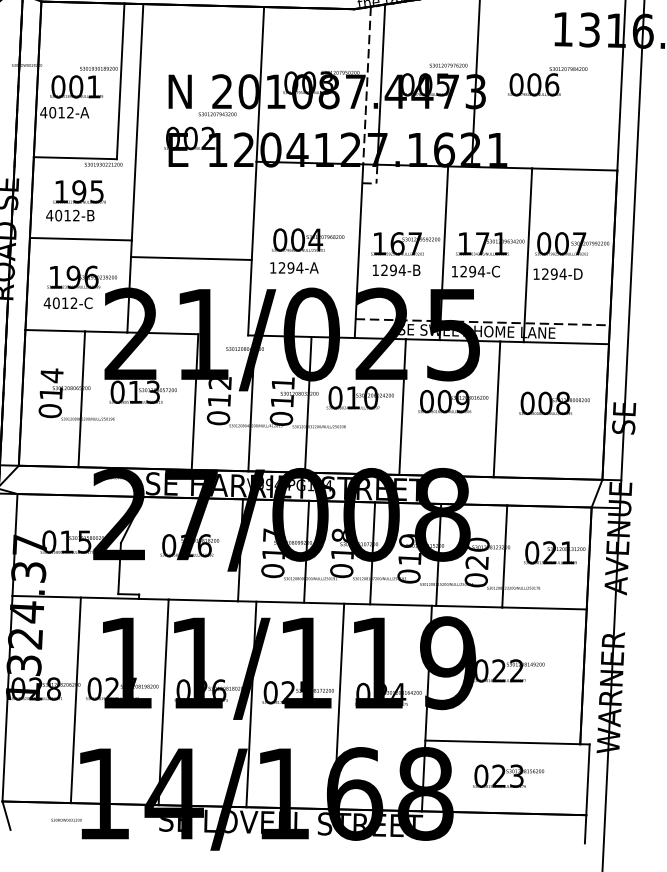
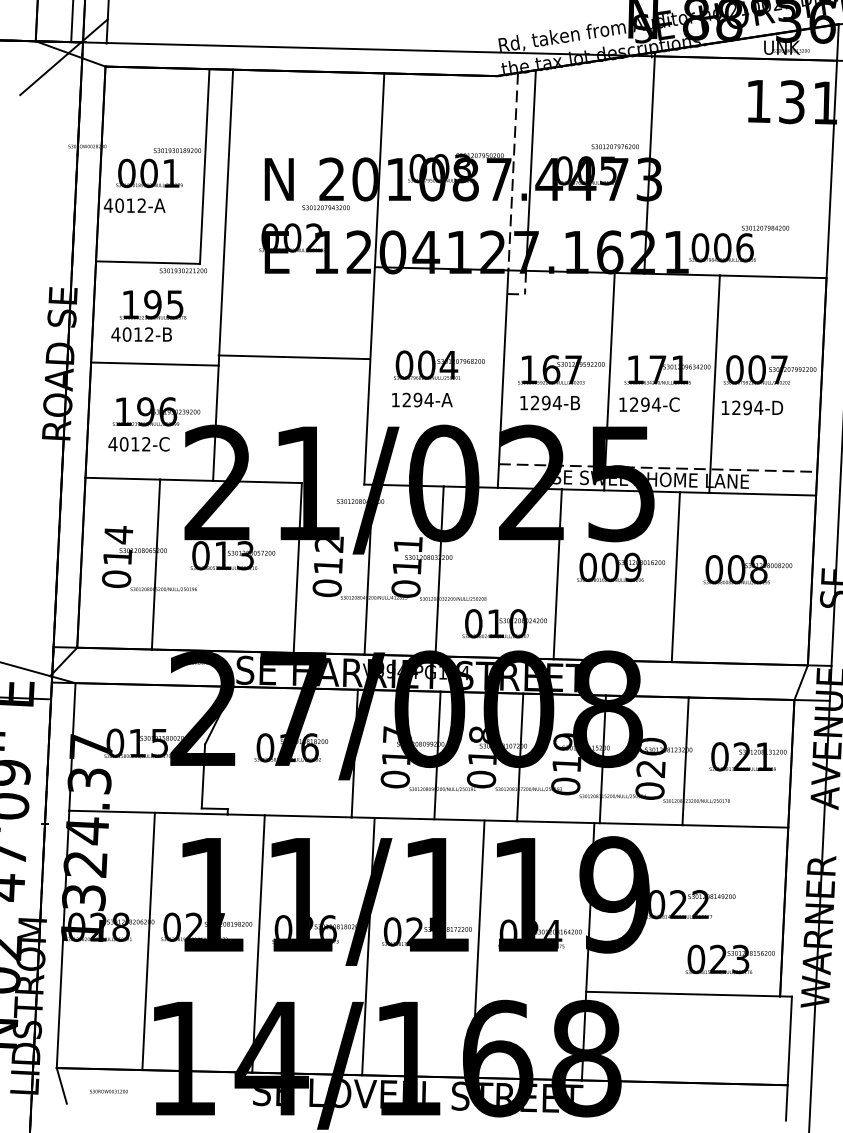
text: (547, 81) -> (739, 243), moved
line: (190, 258) -> (293, 357), moved
text: (360, 397) -> (504, 623), moved
text: (507, 776) -> (729, 959), moved
text: (66, 820) -> (108, 1091), moved

